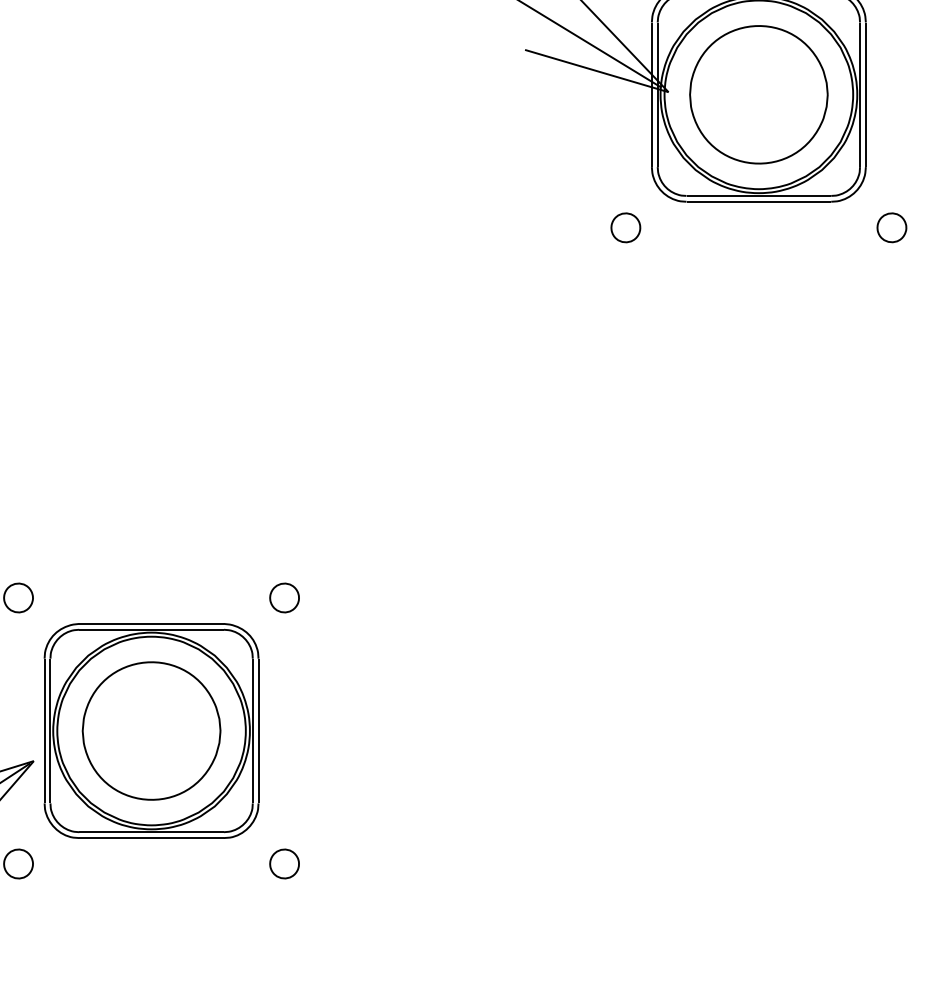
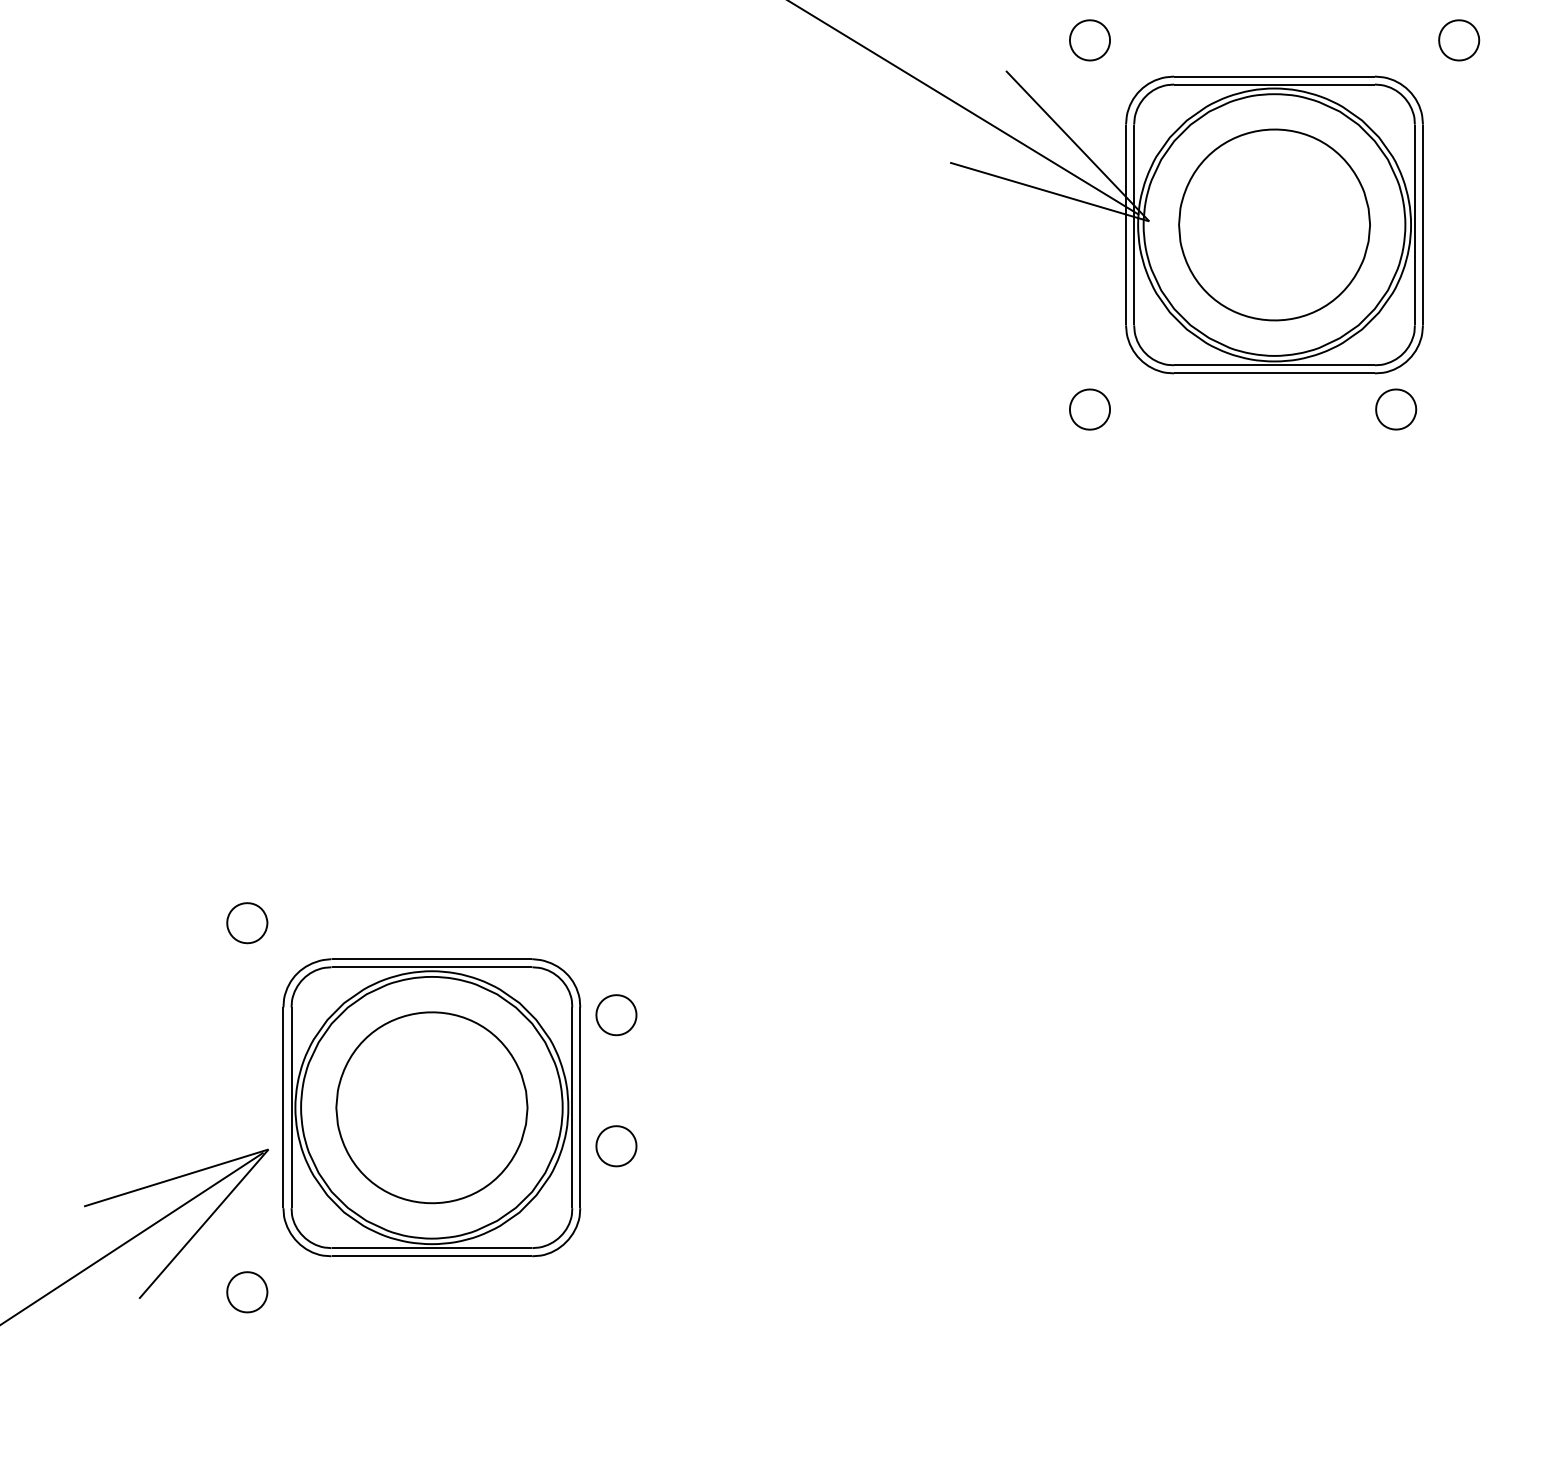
part: (892, 227) -> (1396, 409), moved
part: (284, 598) -> (616, 1015), moved
part: (284, 864) -> (616, 1146), moved

